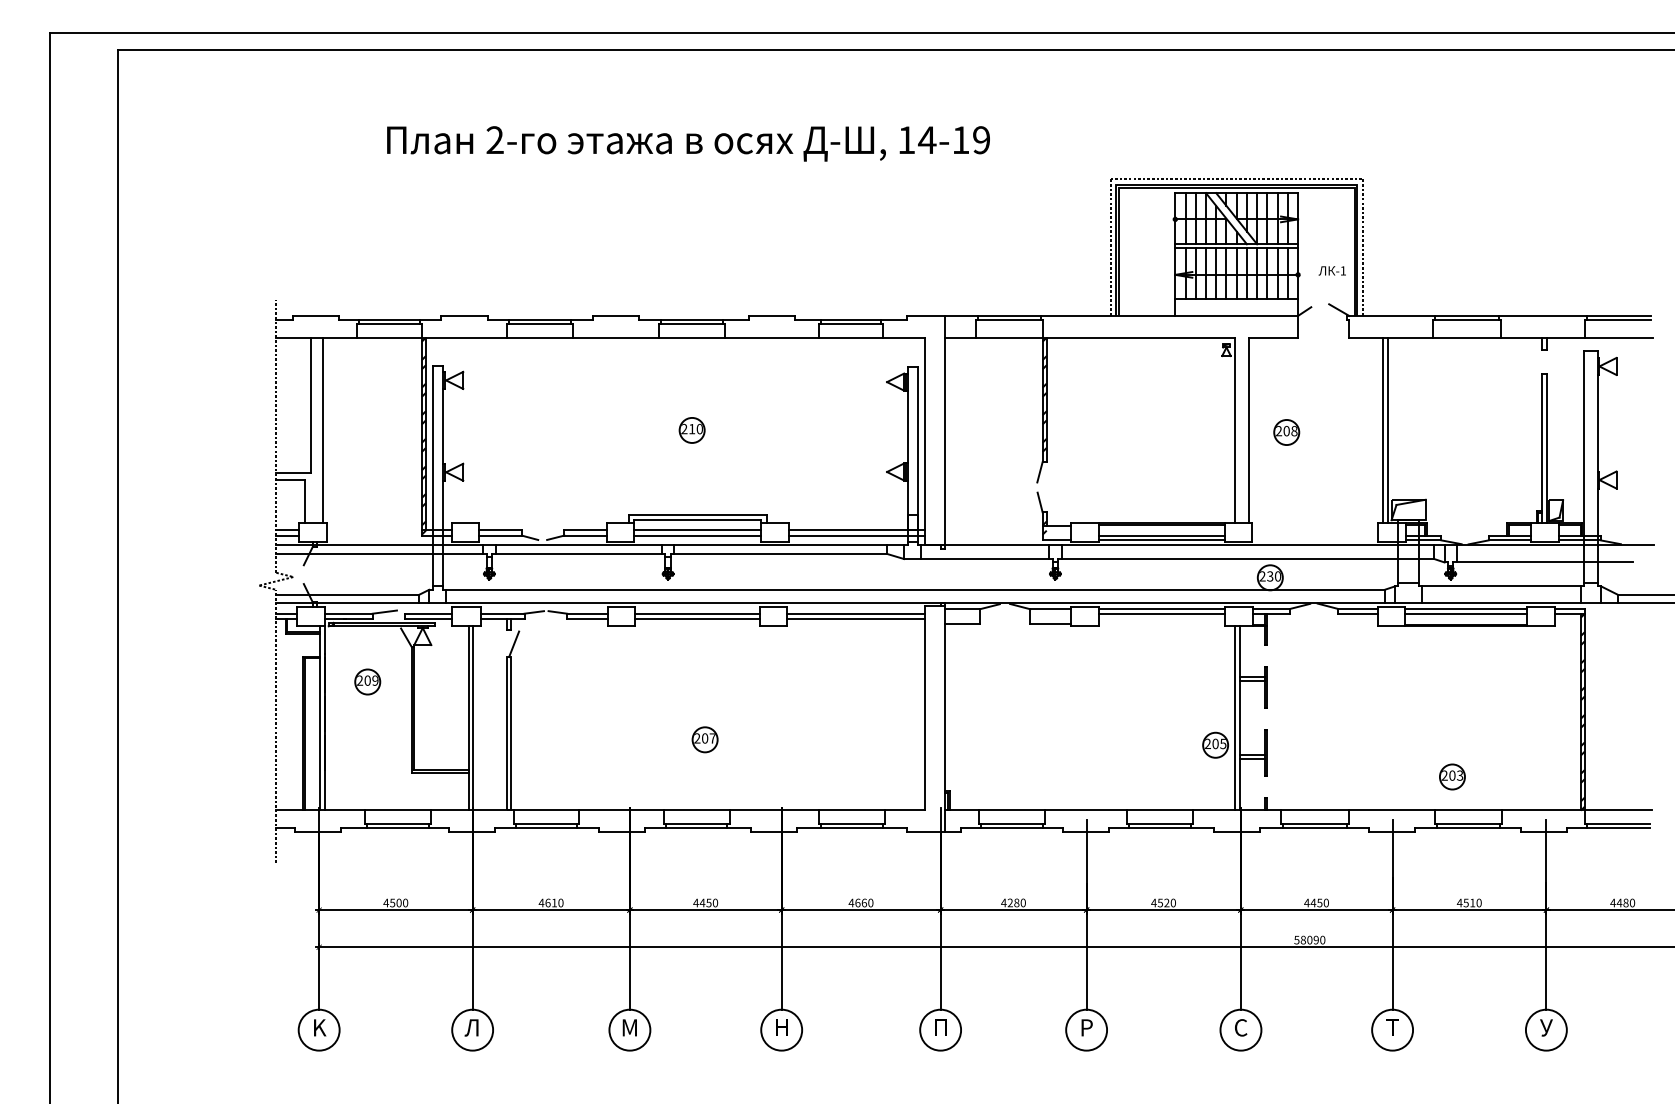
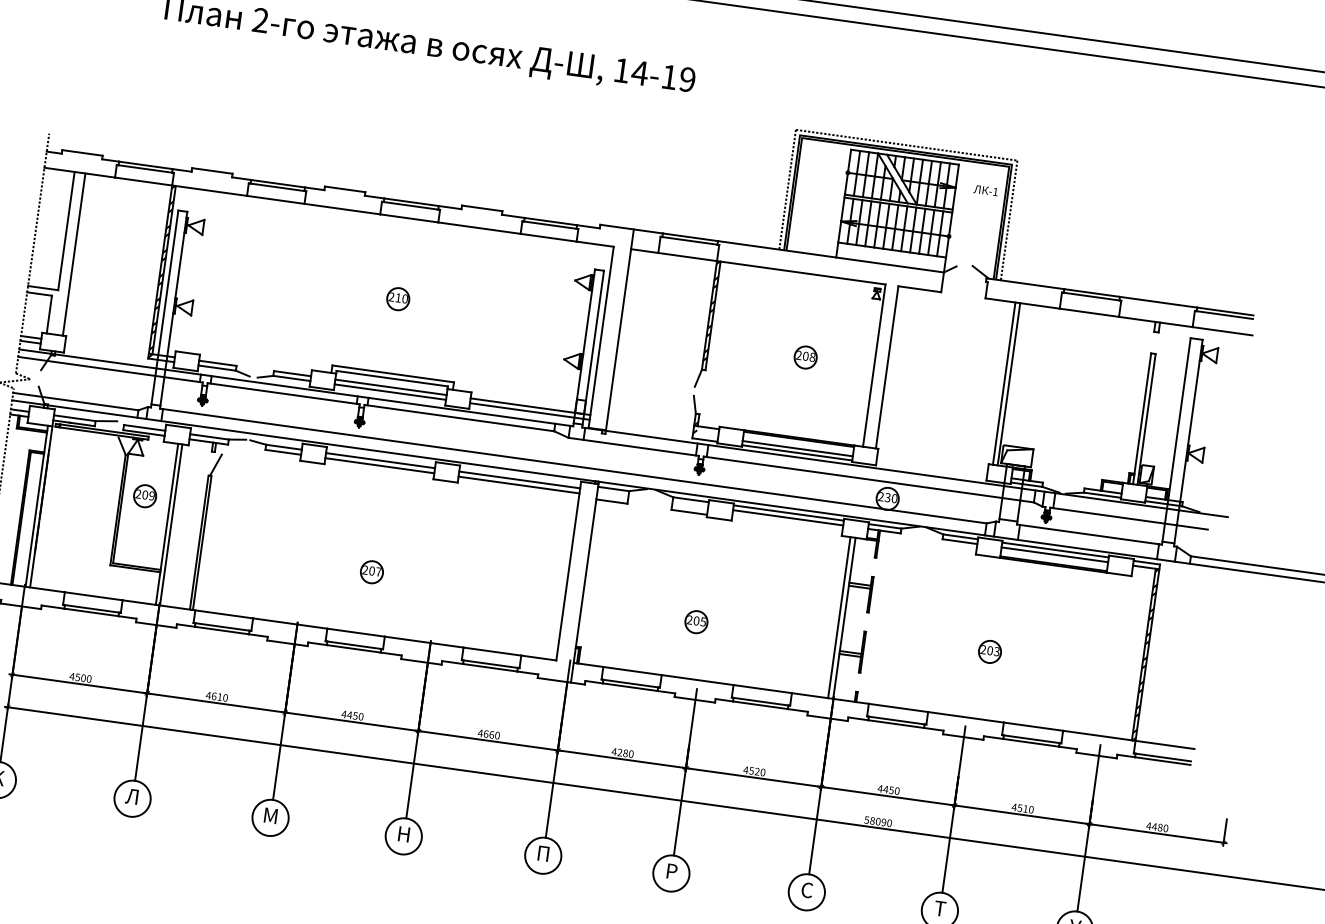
text: (1331, 270) -> (985, 190), moved
part: (1286, 432) -> (805, 357), moved
part: (367, 681) -> (144, 495), moved
part: (1215, 744) -> (696, 621), moved
part: (1452, 776) -> (990, 651), moved

